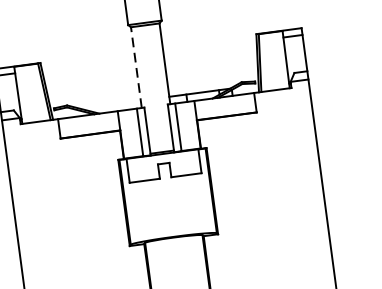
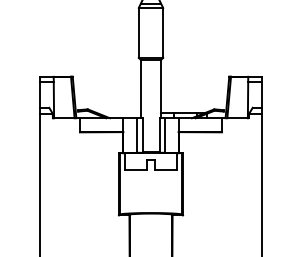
line: (136, 66) -> (140, 88), dashed -> solid

